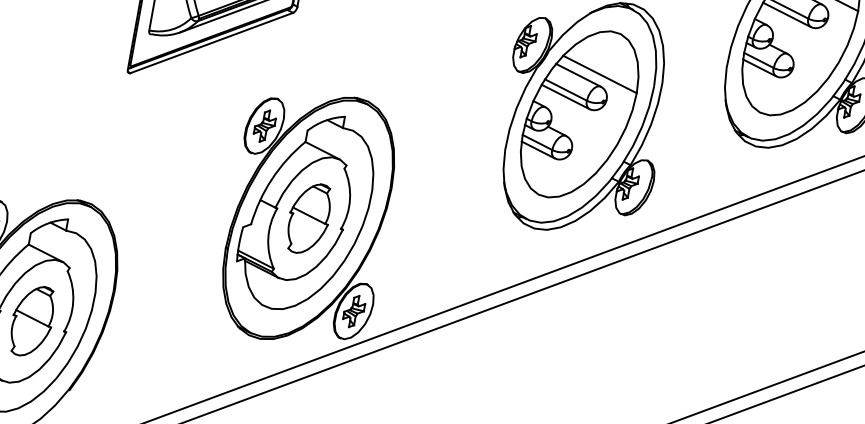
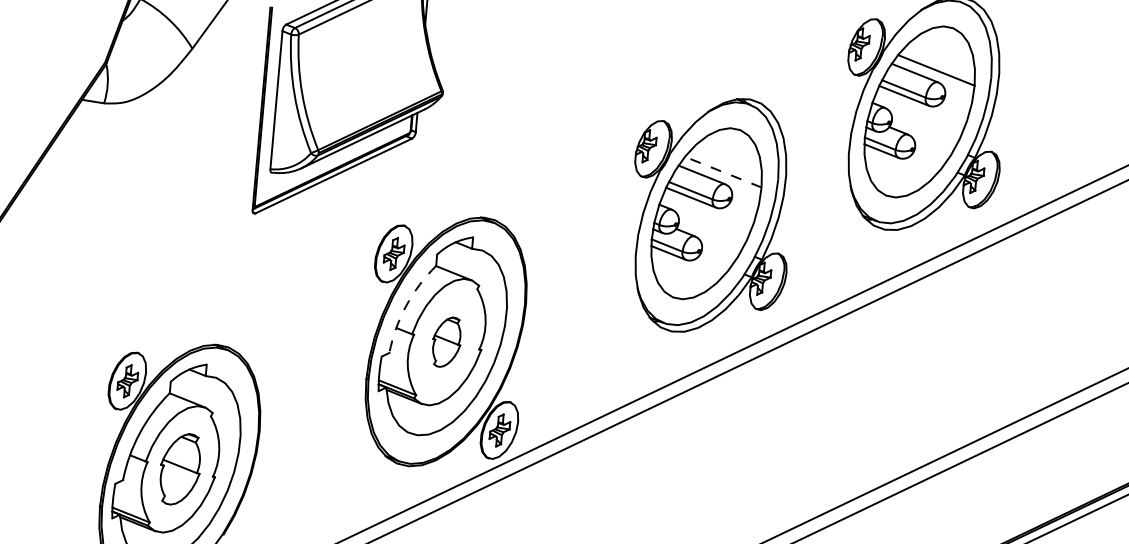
line: (599, 74) -> (722, 172), solid -> dashed
arc: (272, 178) -> (406, 305), solid -> dashed
part: (308, 219) -> (446, 342), size x0.7

